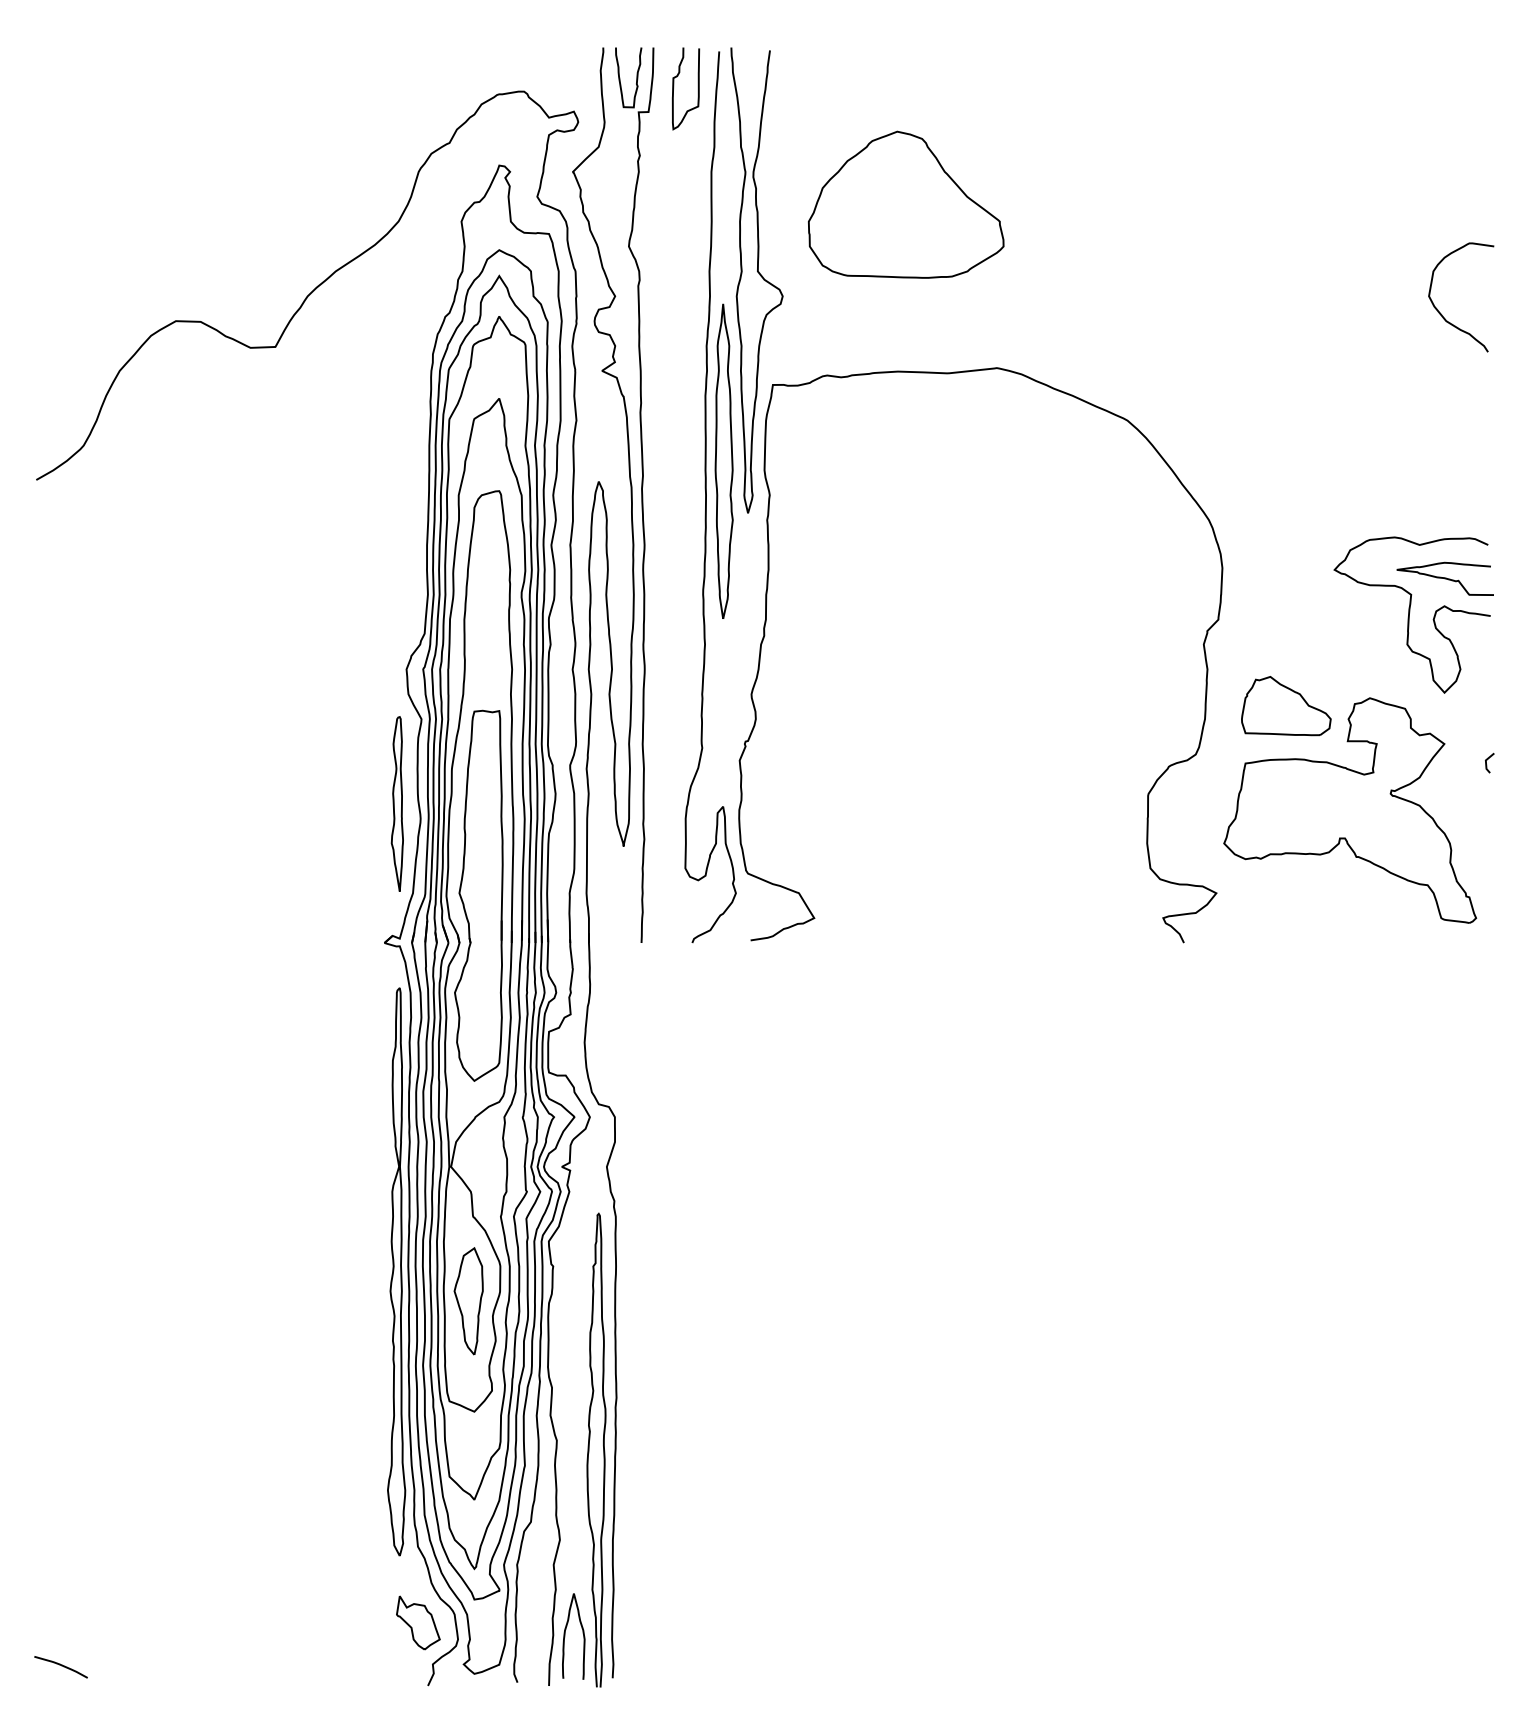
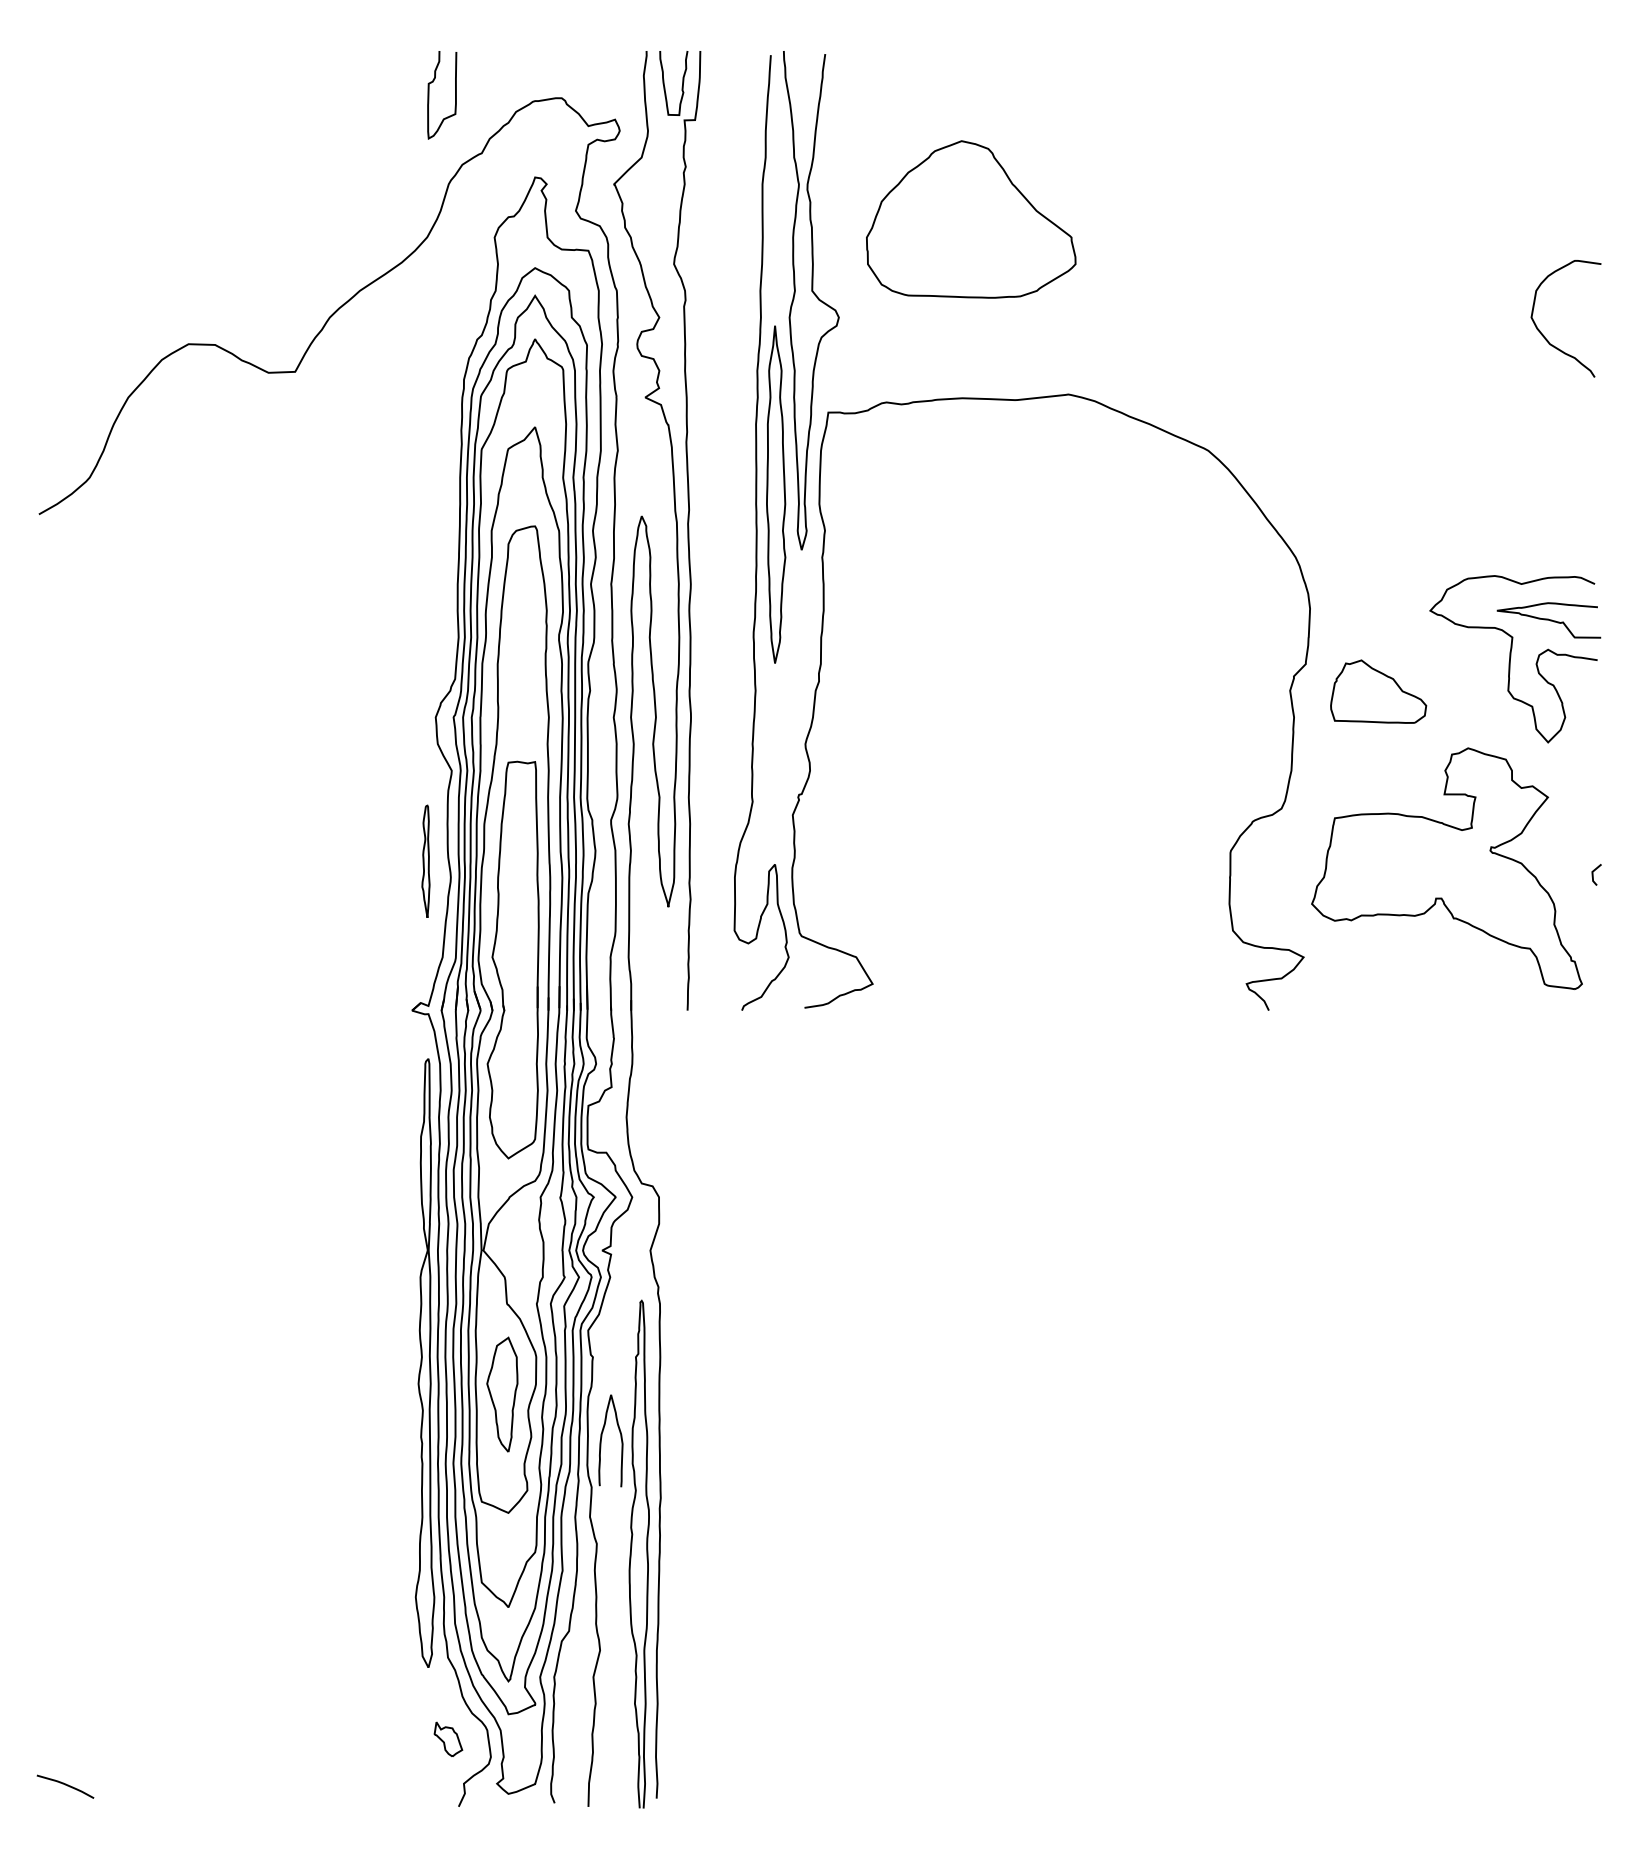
curve: (674, 89) -> (429, 95), moved
part: (1286, 705) -> (1378, 691), moved
line: (1486, 762) -> (1593, 874), moved
part: (396, 803) -> (425, 861), size x0.6
part: (418, 1623) -> (448, 1739), size x0.6
curve: (565, 1633) -> (602, 1437), moved

